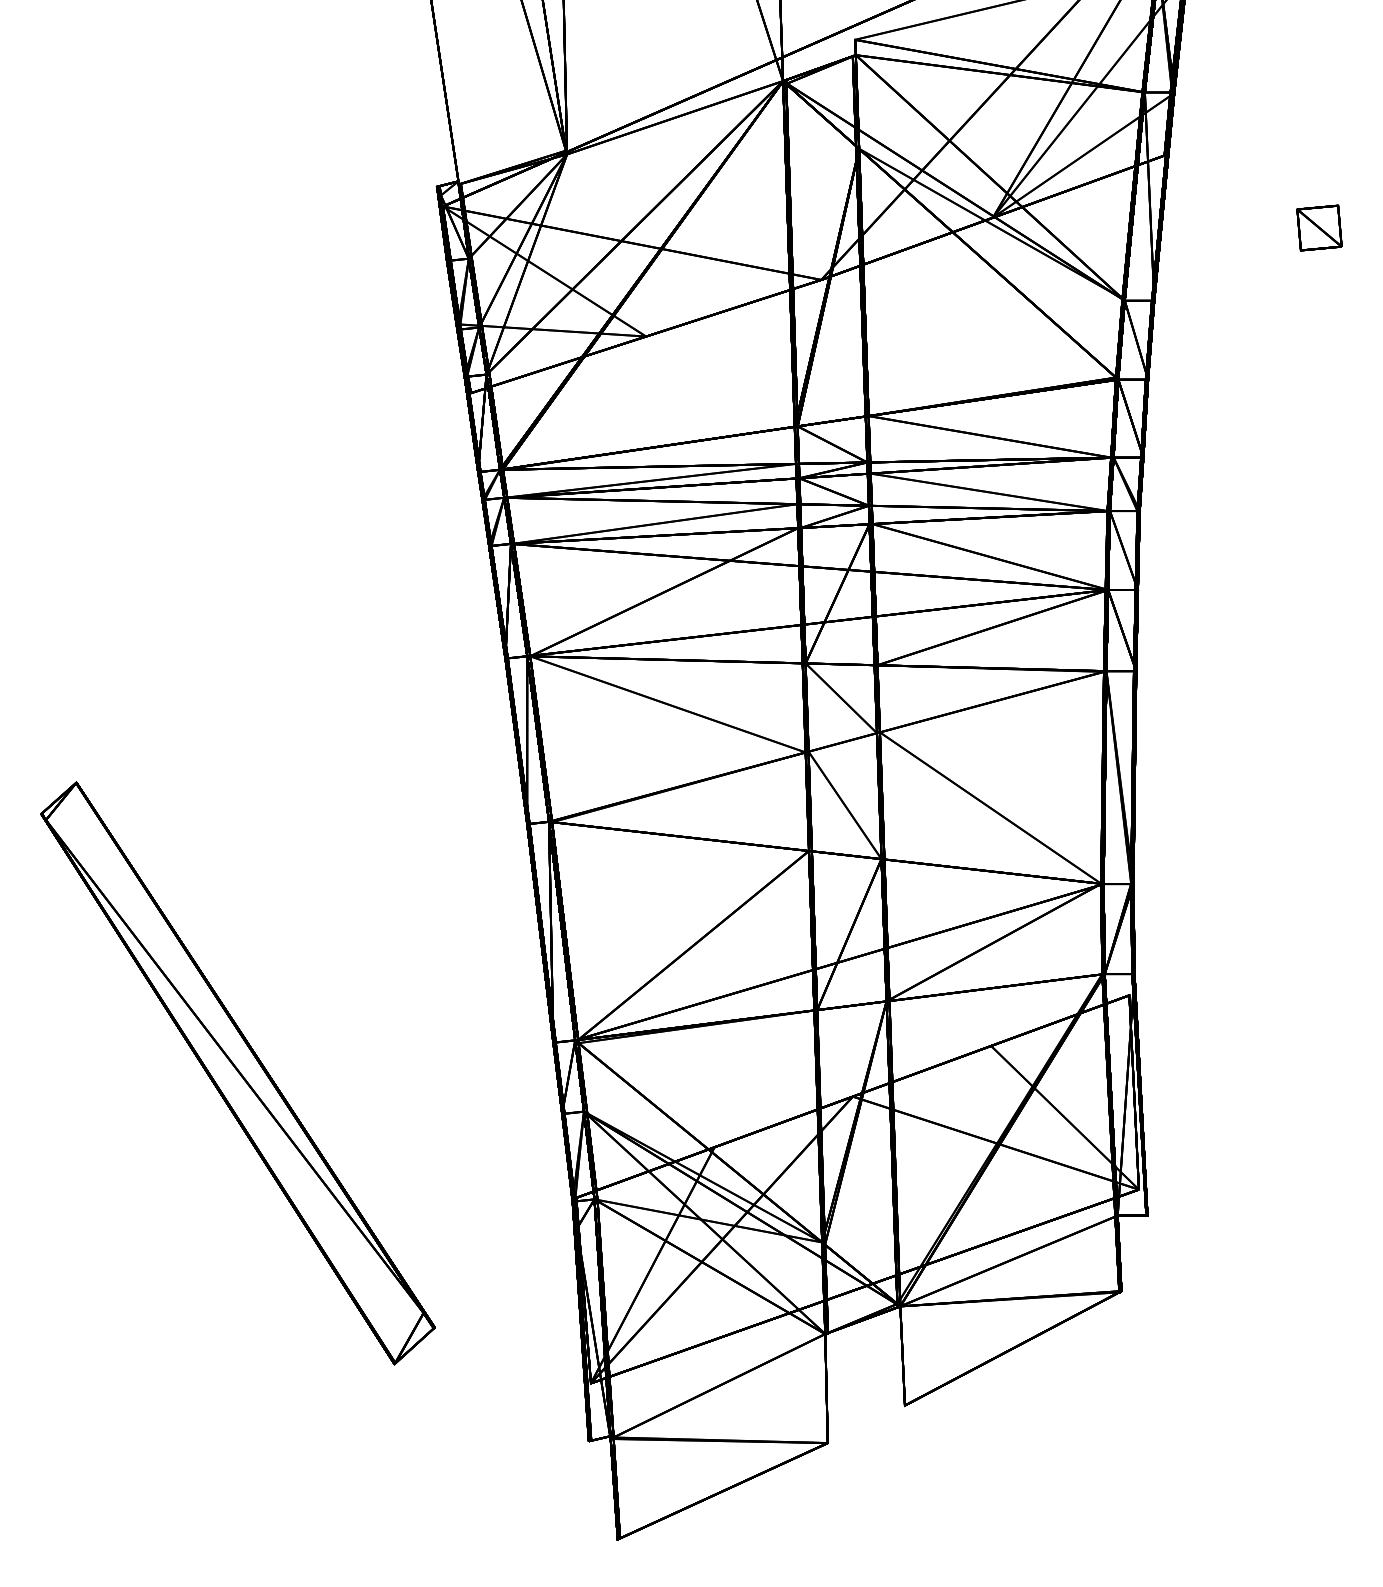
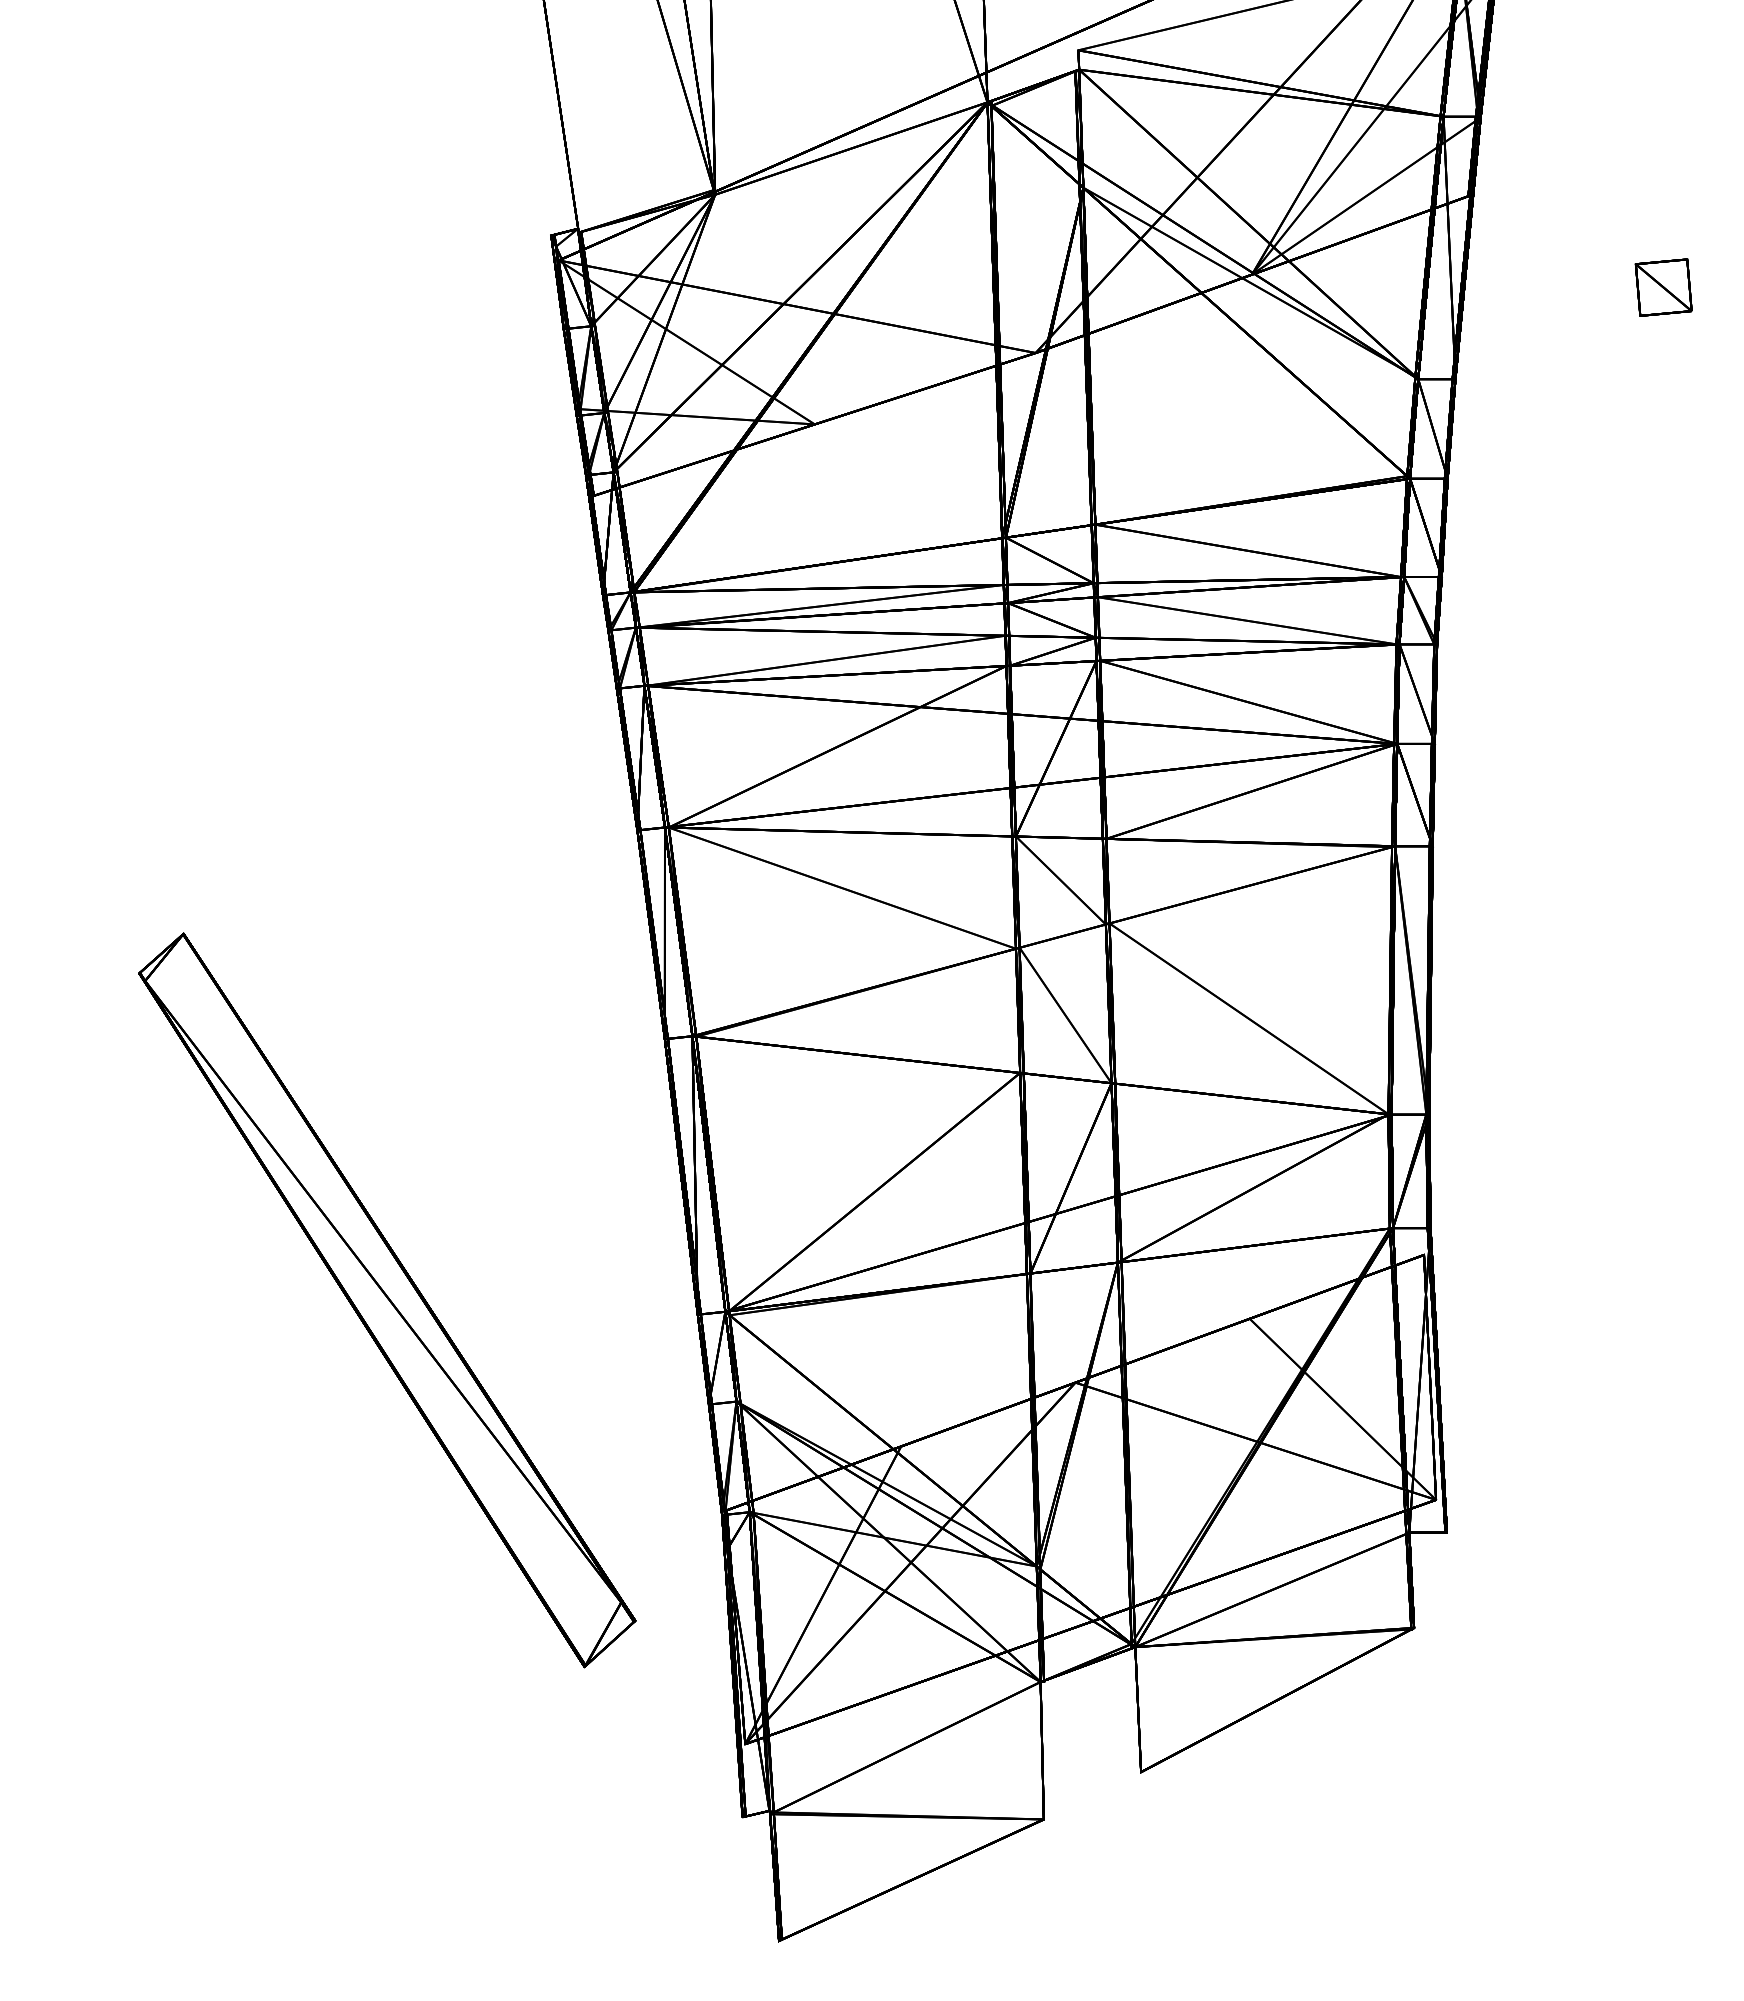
part: (238, 1073) -> (387, 1300), moved

